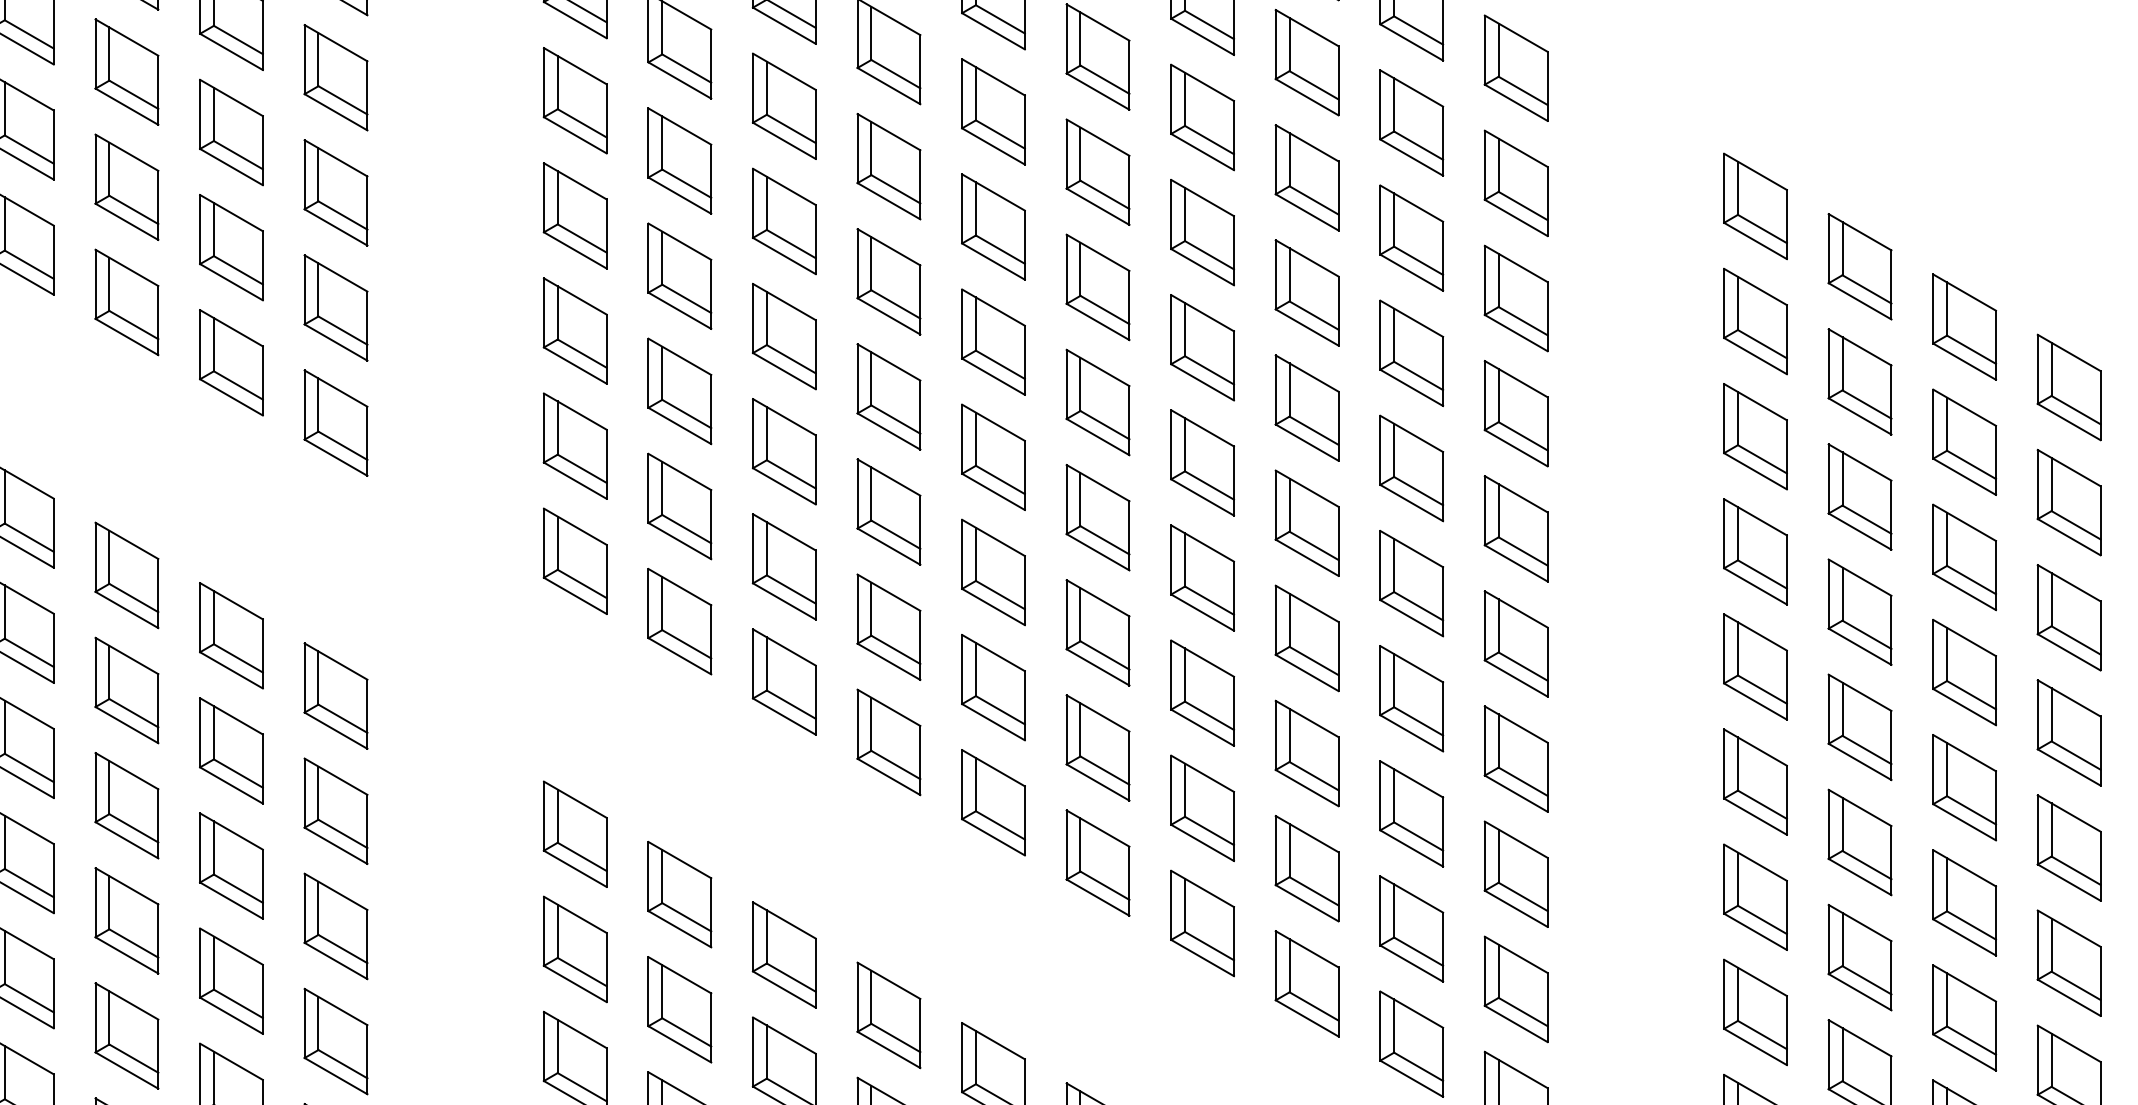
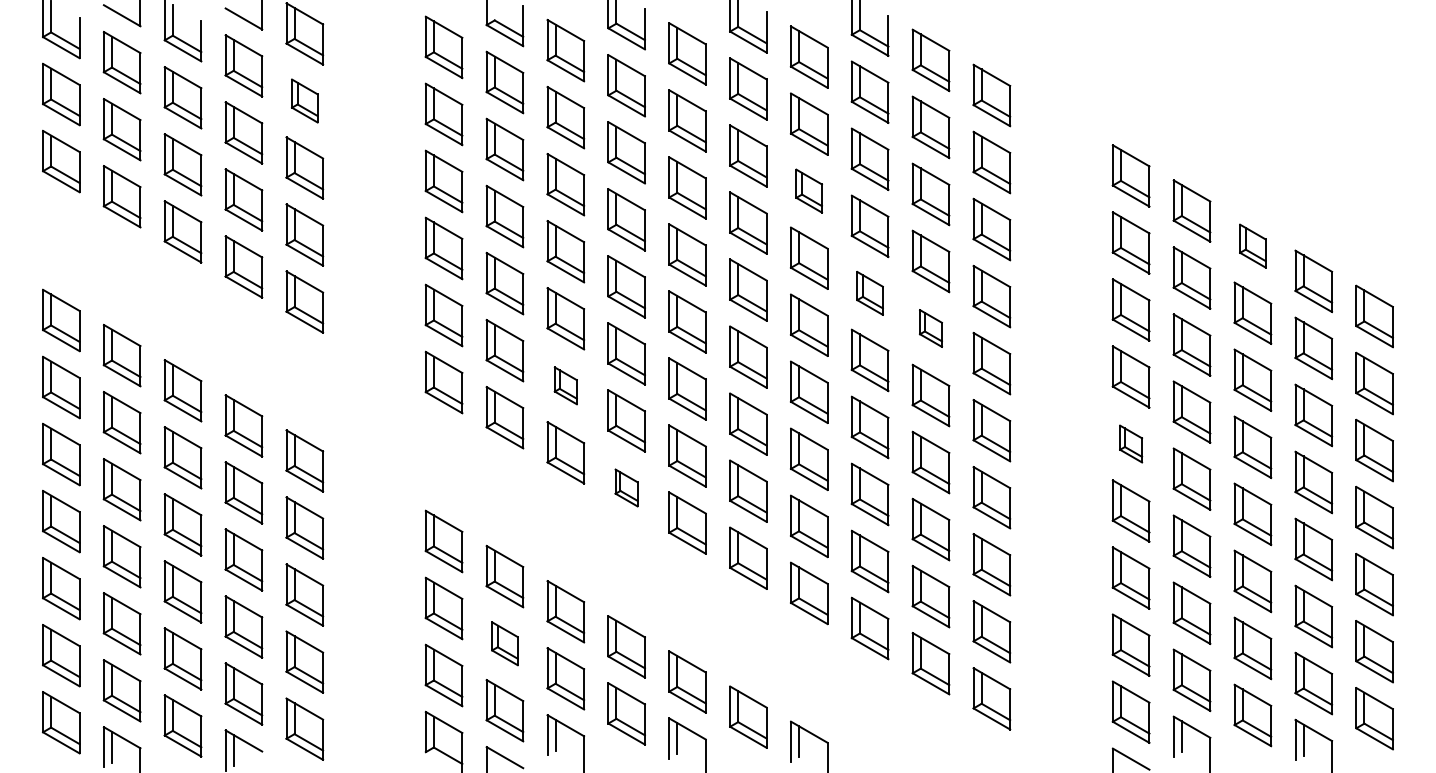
part: (335, 76) -> (304, 100), size x0.7
part: (1201, 231) -> (808, 190), size x0.7
part: (1963, 325) -> (1252, 245), size x0.7
part: (1306, 408) -> (869, 293), size x0.7
part: (1410, 468) -> (930, 328), size x0.6
part: (783, 566) -> (565, 385), size x0.6
part: (1754, 665) -> (1130, 443), size x0.6
part: (888, 741) -> (626, 487), size x0.6
part: (679, 1009) -> (504, 643), size x0.7

